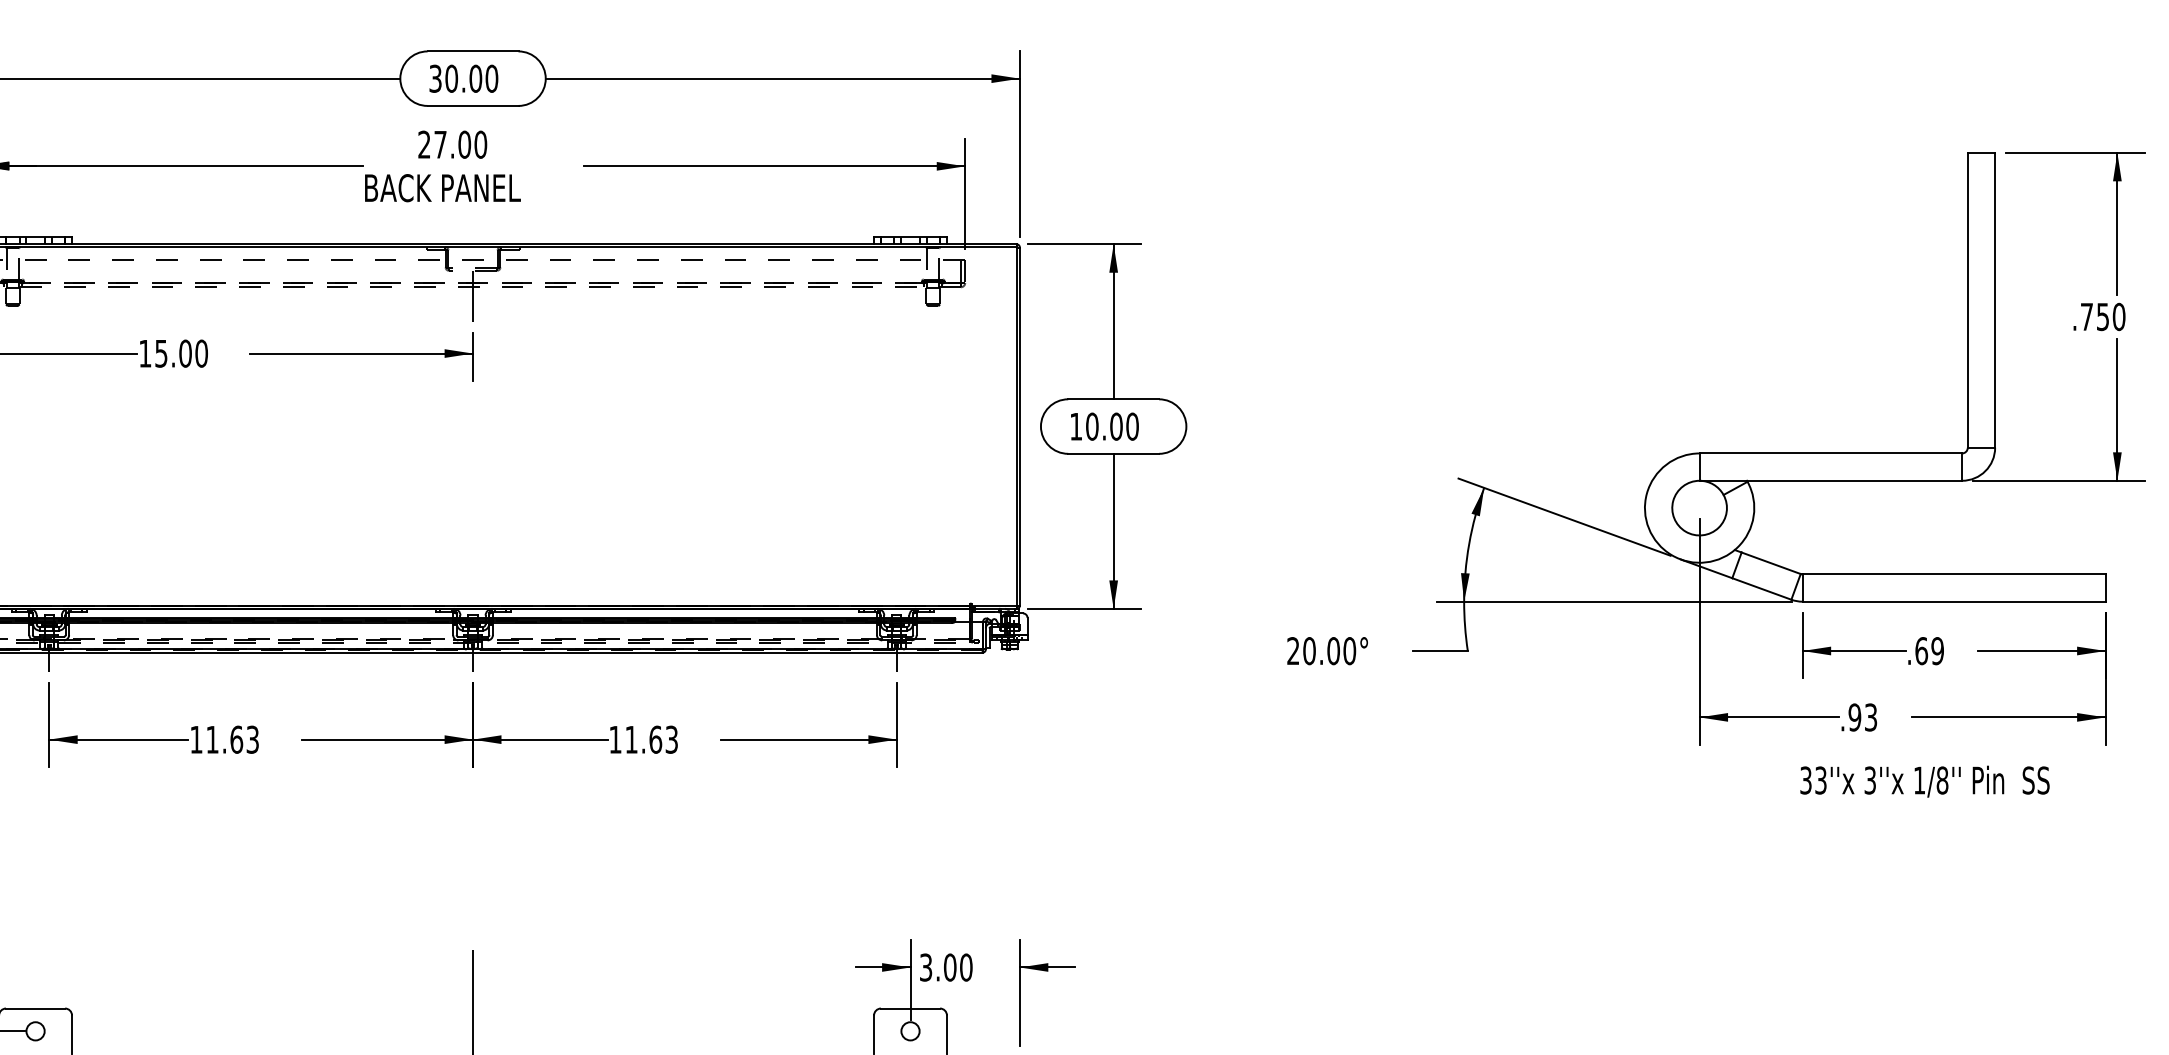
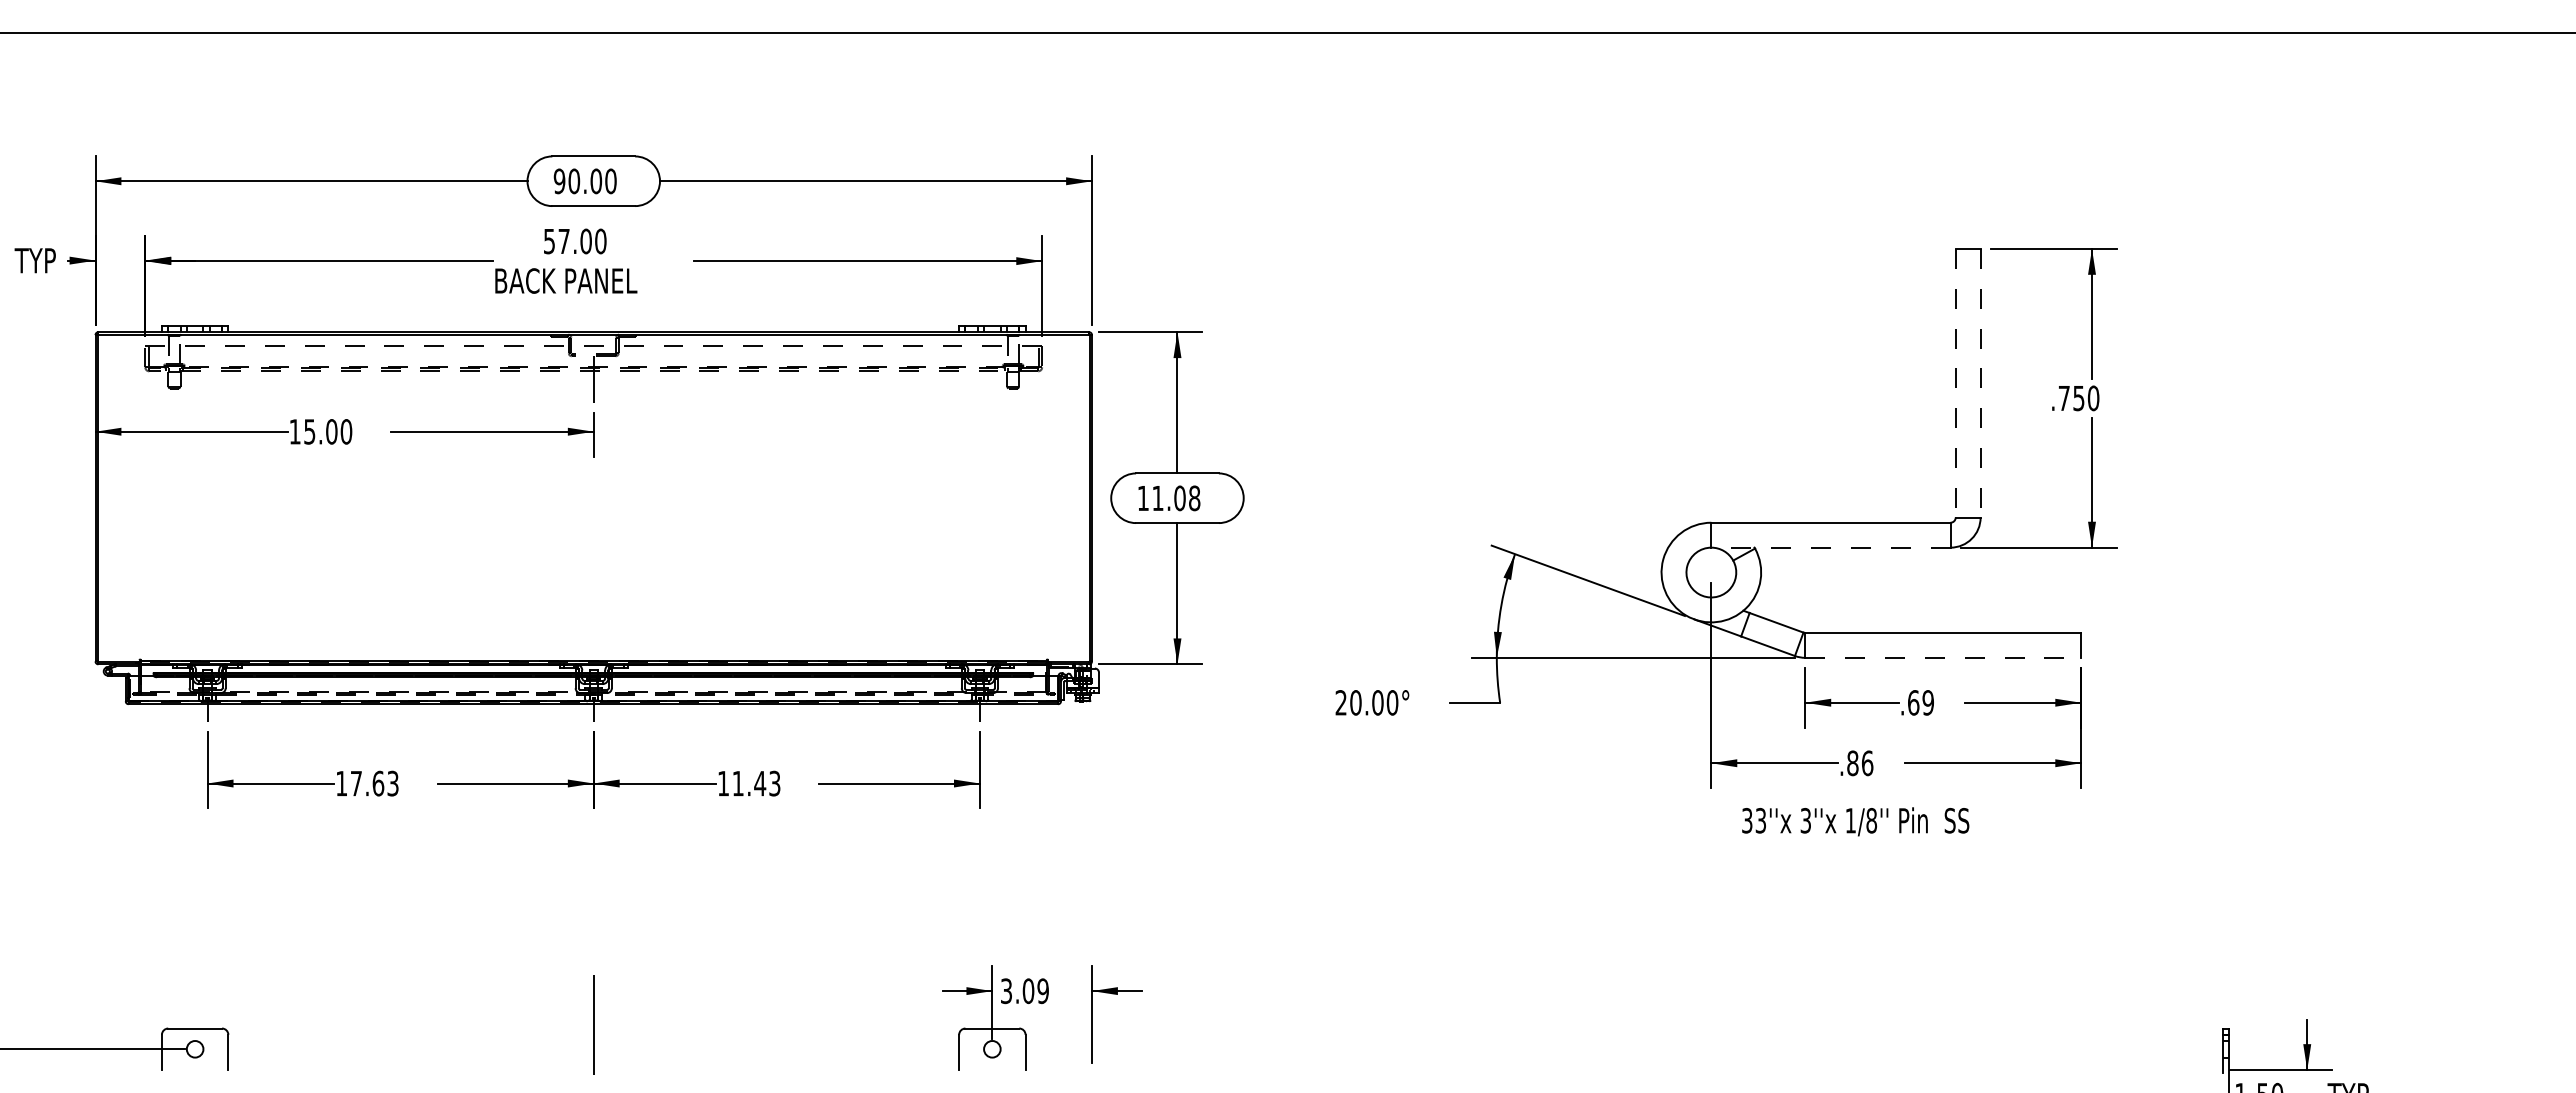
text: (435, 77) -> (559, 180), 30.00 -> 90.00
text: (424, 144) -> (549, 241), 27.00 -> 57.00
line: (1967, 300) -> (1955, 383), solid -> dashed
line: (1994, 300) -> (1980, 383), solid -> dashed
text: (1112, 426) -> (1176, 498), 10.00 -> 11.08
line: (1830, 480) -> (1830, 547), solid -> dashed
line: (1954, 601) -> (1943, 657), solid -> dashed
text: (1863, 717) -> (1860, 763), .93 -> .86
text: (212, 739) -> (356, 783), 11.63 -> 17.63
text: (656, 739) -> (760, 783), 11.63 -> 11.43
text: (1924, 781) -> (1855, 821), moved
text: (965, 967) -> (1042, 991), 3.00 -> 3.09

